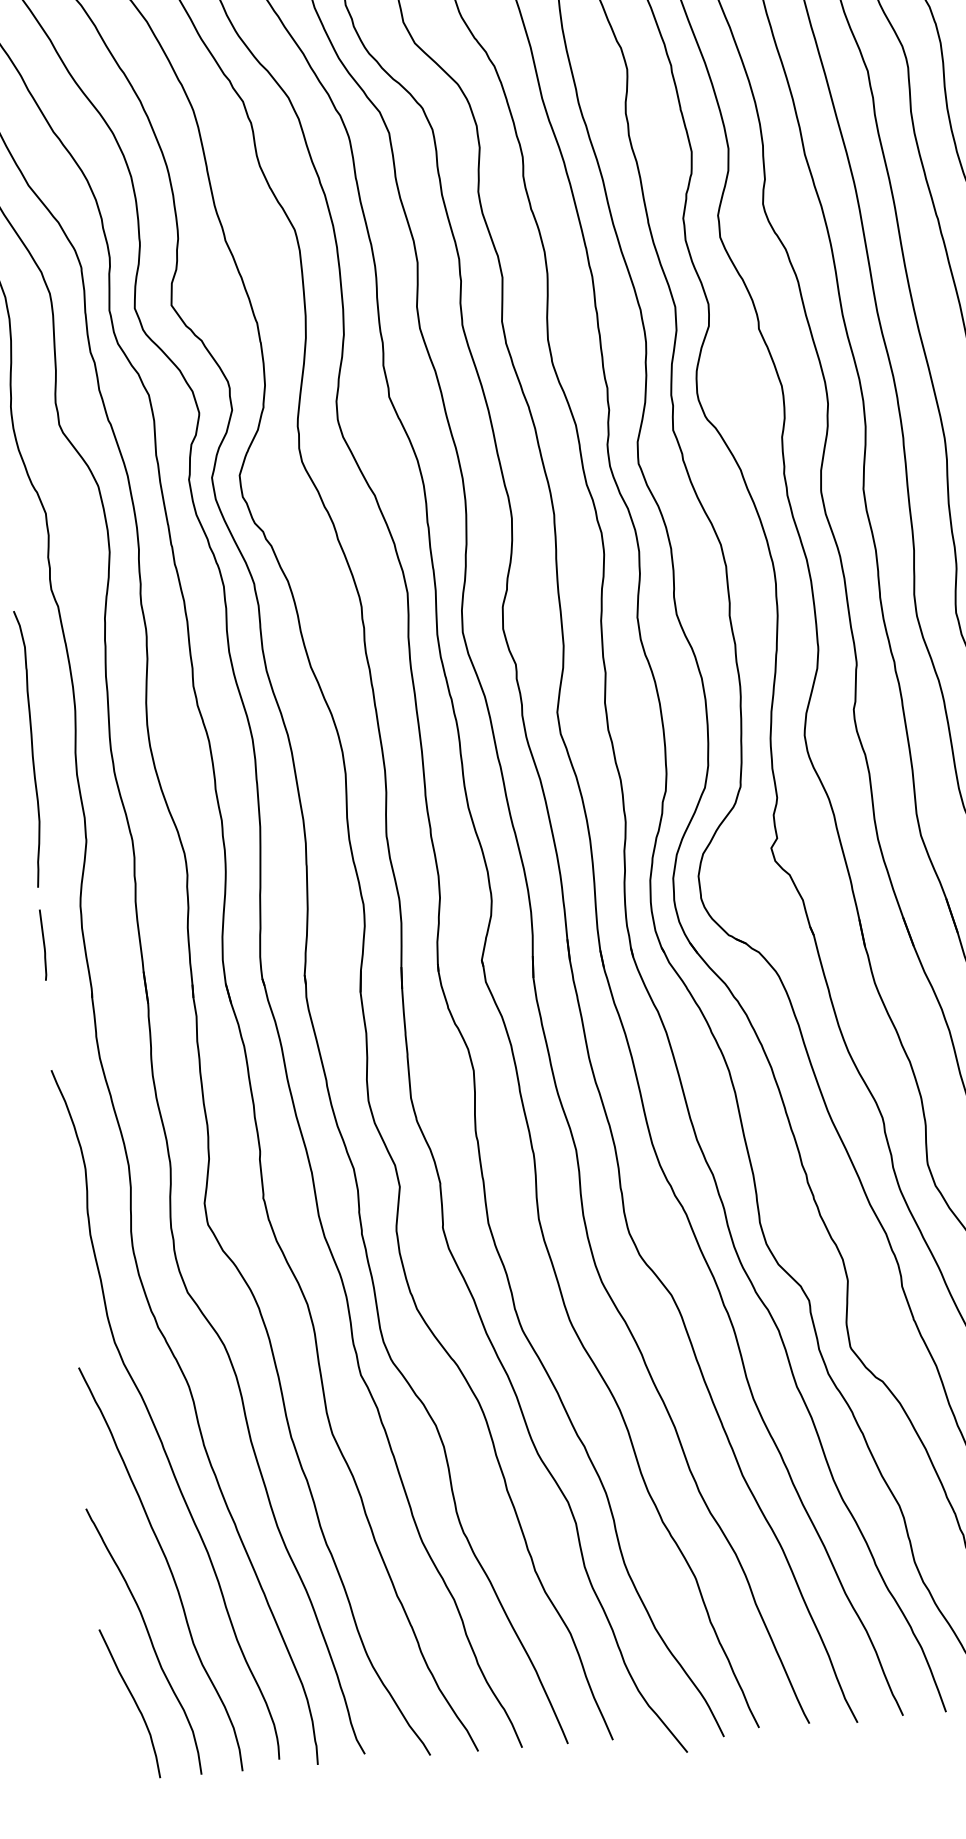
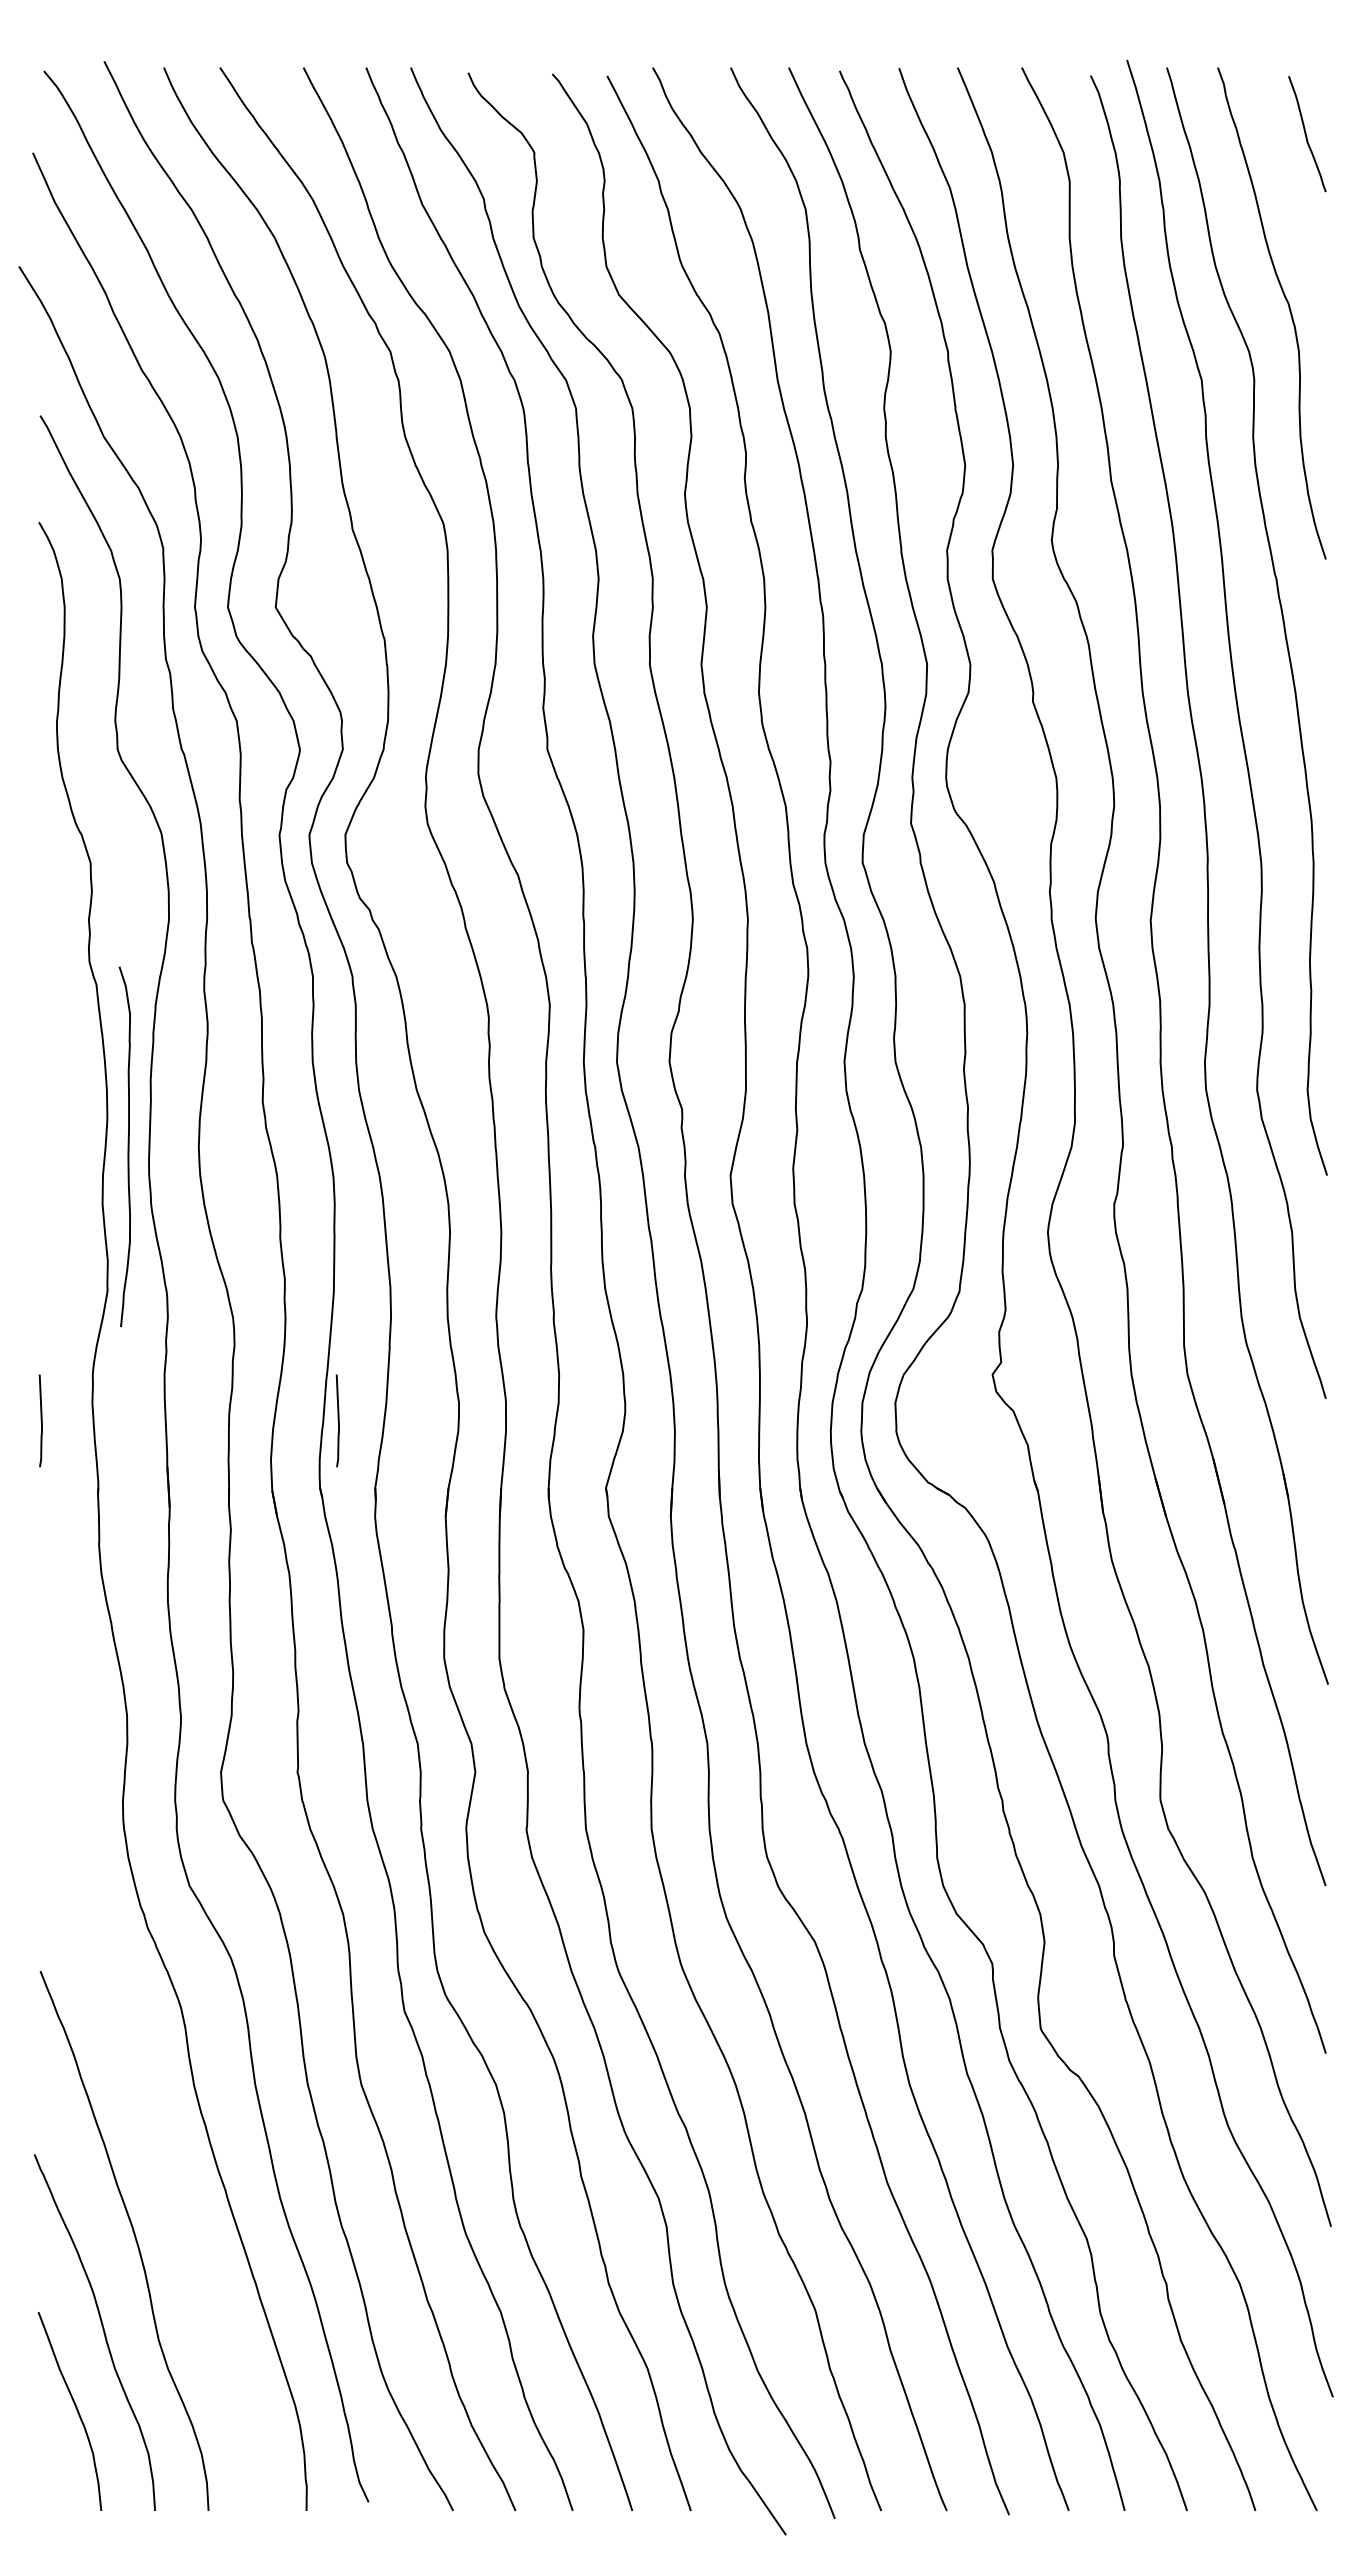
curve: (31, 748) -> (127, 1146), moved
curve: (271, 925) -> (337, 1420), added
curve: (152, 1419) -> (130, 2046), removed

